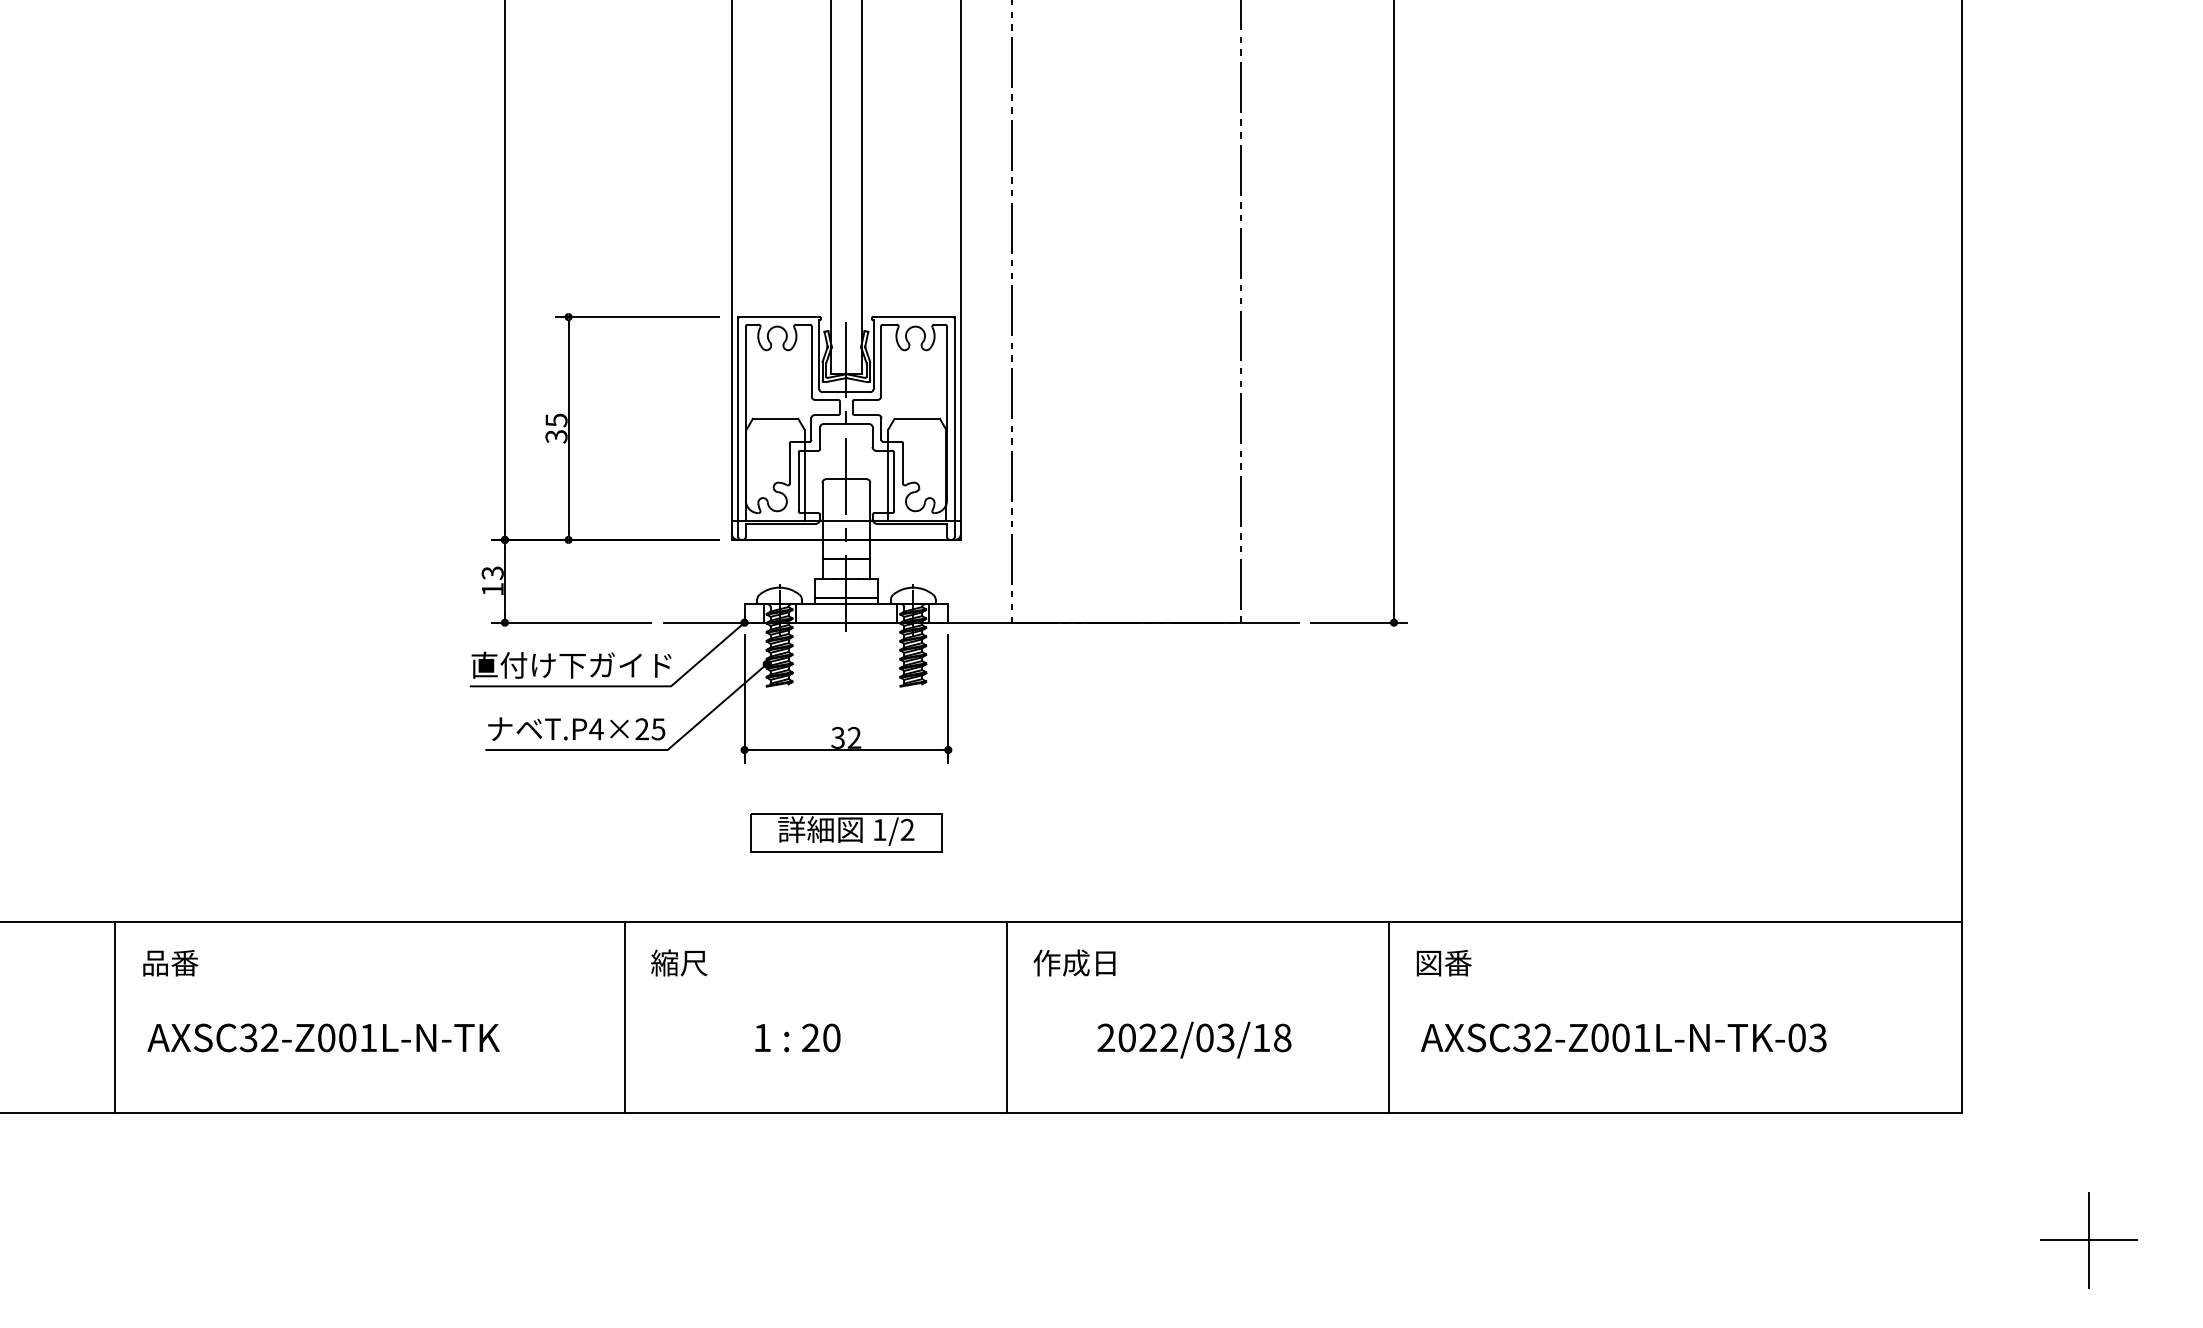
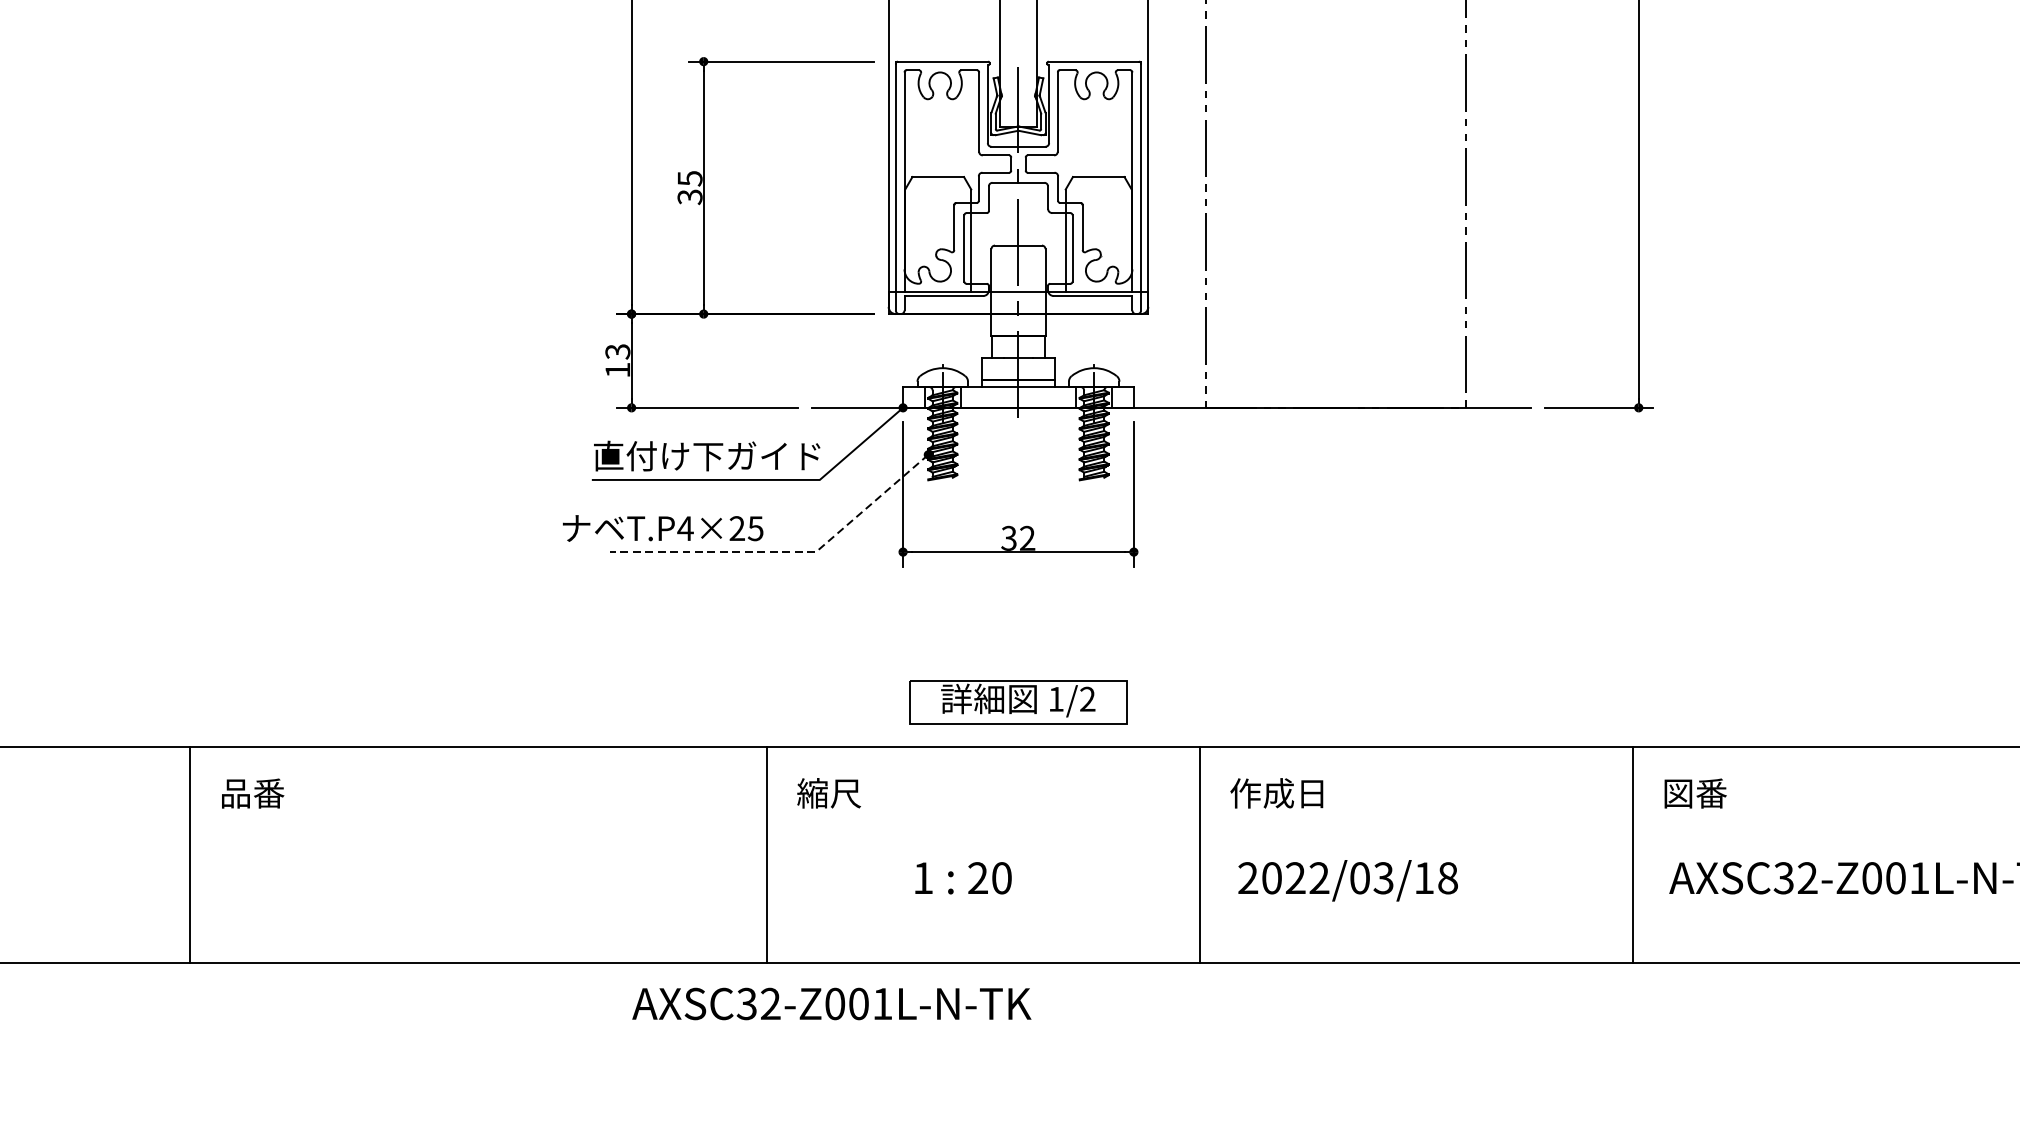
text: (576, 728) -> (662, 527), moved
line: (642, 750) -> (787, 552), solid -> dashed
part: (846, 832) -> (1018, 702), moved
text: (323, 1037) -> (831, 1003), moved
text: (1194, 1039) -> (1348, 880), moved

